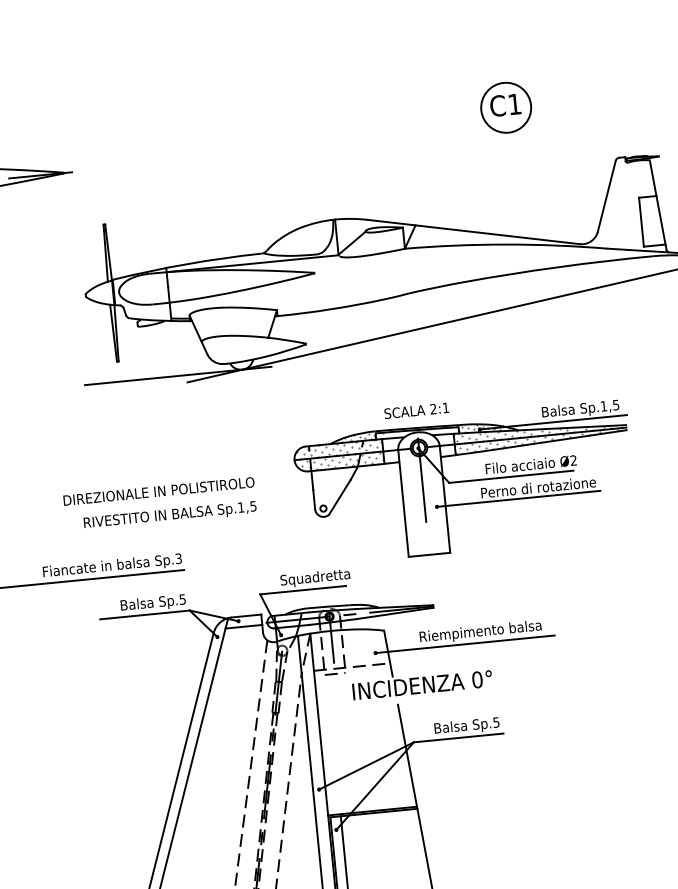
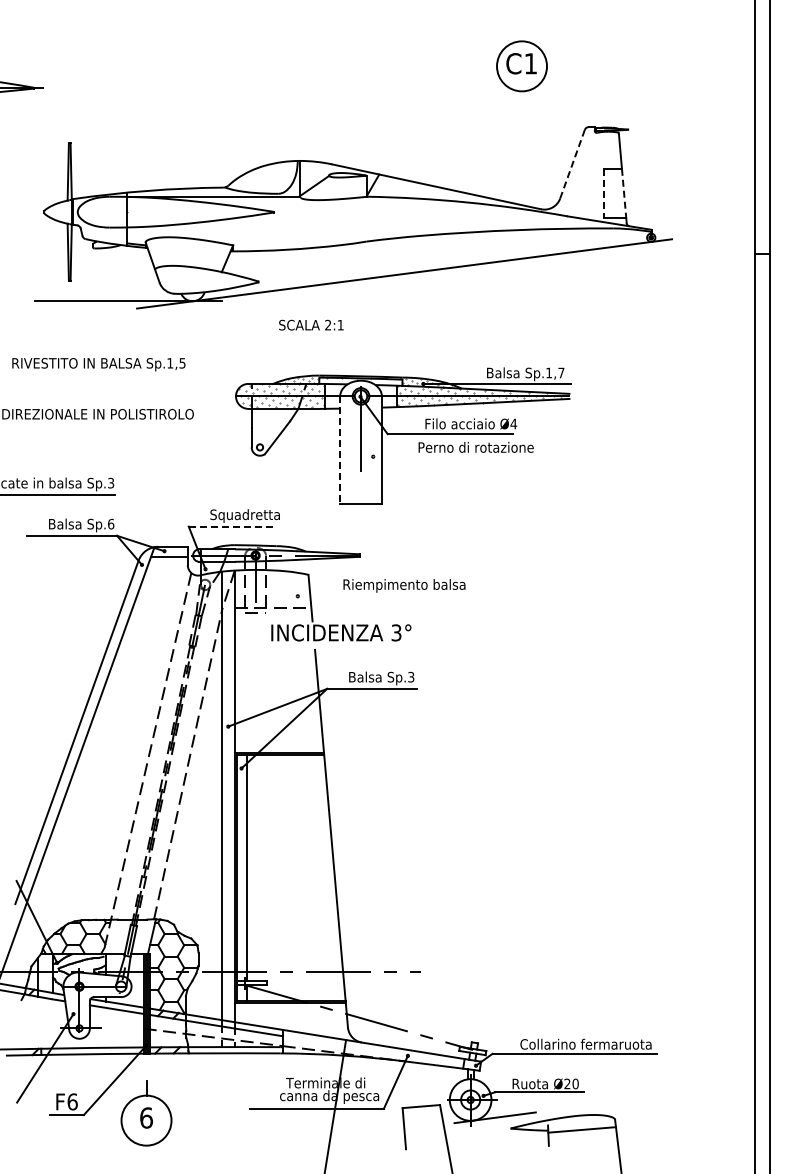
part: (505, 107) -> (521, 66), moved
line: (606, 196) -> (572, 164), solid -> dashed
line: (661, 220) -> (624, 193), solid -> dashed
line: (641, 222) -> (604, 193), solid -> dashed
text: (616, 405) -> (561, 373), Sp.1,5 -> Sp.1,7
text: (416, 410) -> (311, 324), moved
text: (573, 460) -> (513, 423), Ø2 -> Ø4
line: (518, 498) -> (455, 456), removed
line: (403, 503) -> (340, 450), solid -> dashed
text: (169, 515) -> (98, 364), moved
line: (303, 589) -> (232, 526), solid -> dashed
text: (183, 598) -> (111, 523), Sp.5 -> Sp.6
line: (464, 644) -> (387, 596), removed
text: (477, 679) -> (396, 632), 0° -> 3°
text: (496, 721) -> (411, 676), Sp.5 -> Sp.3

